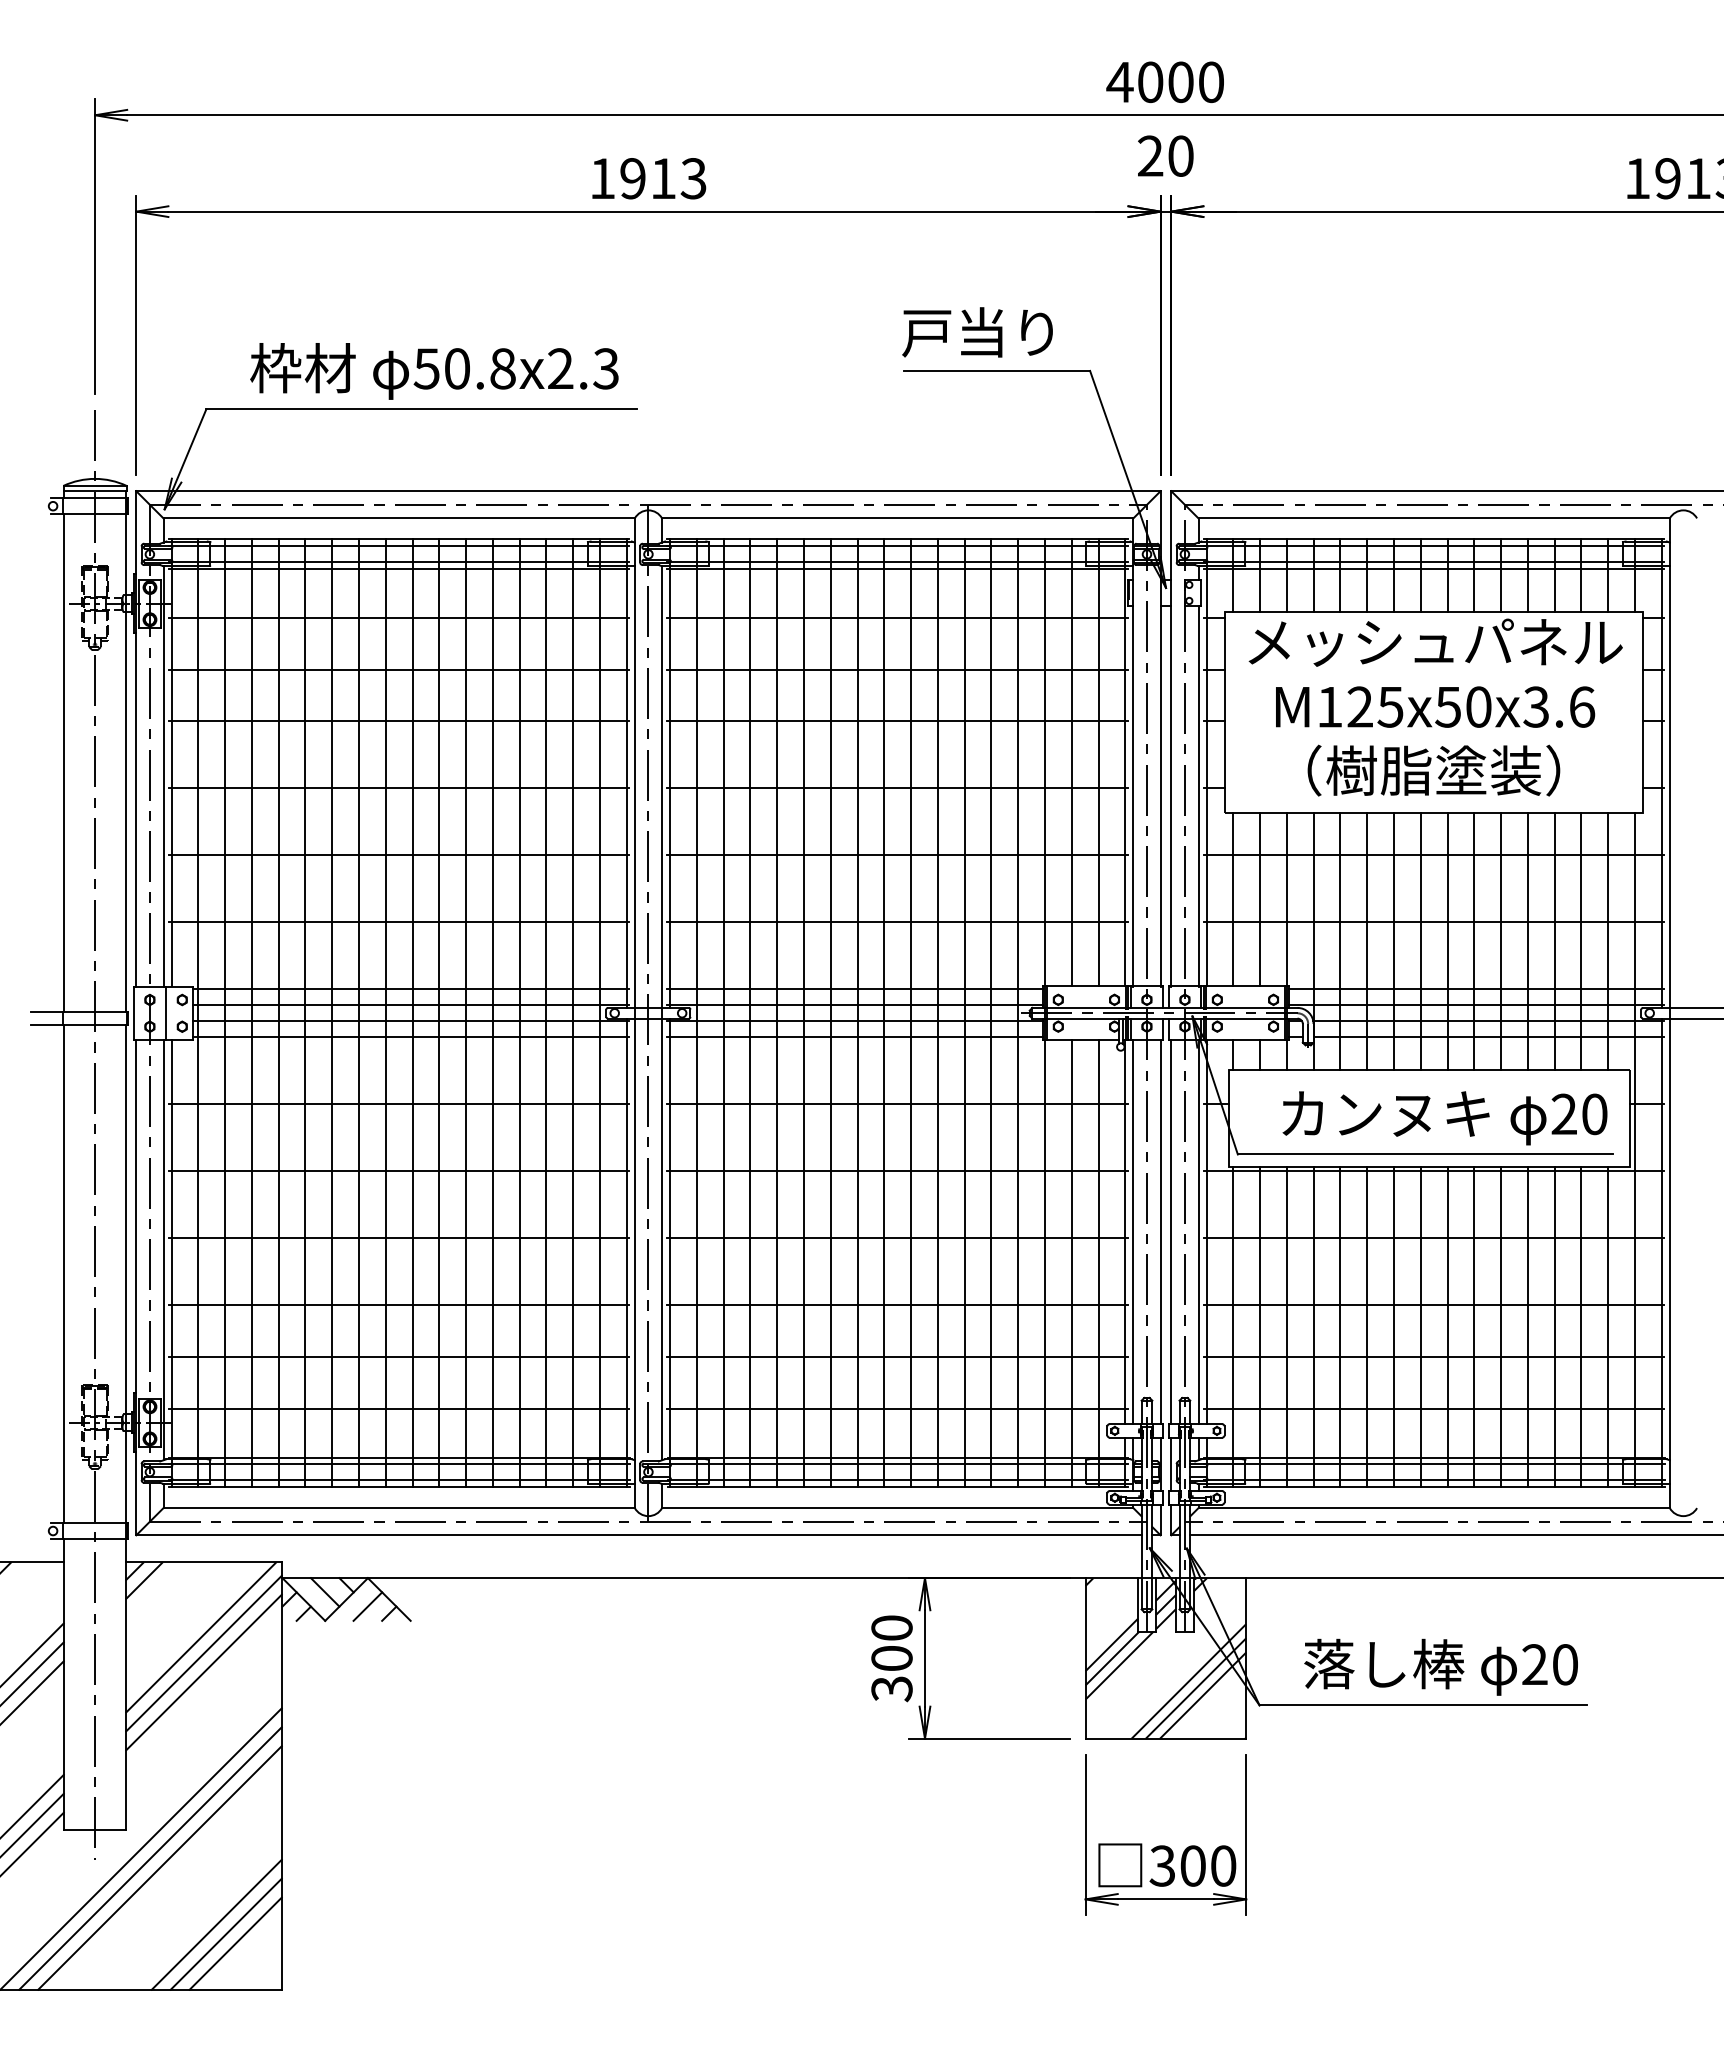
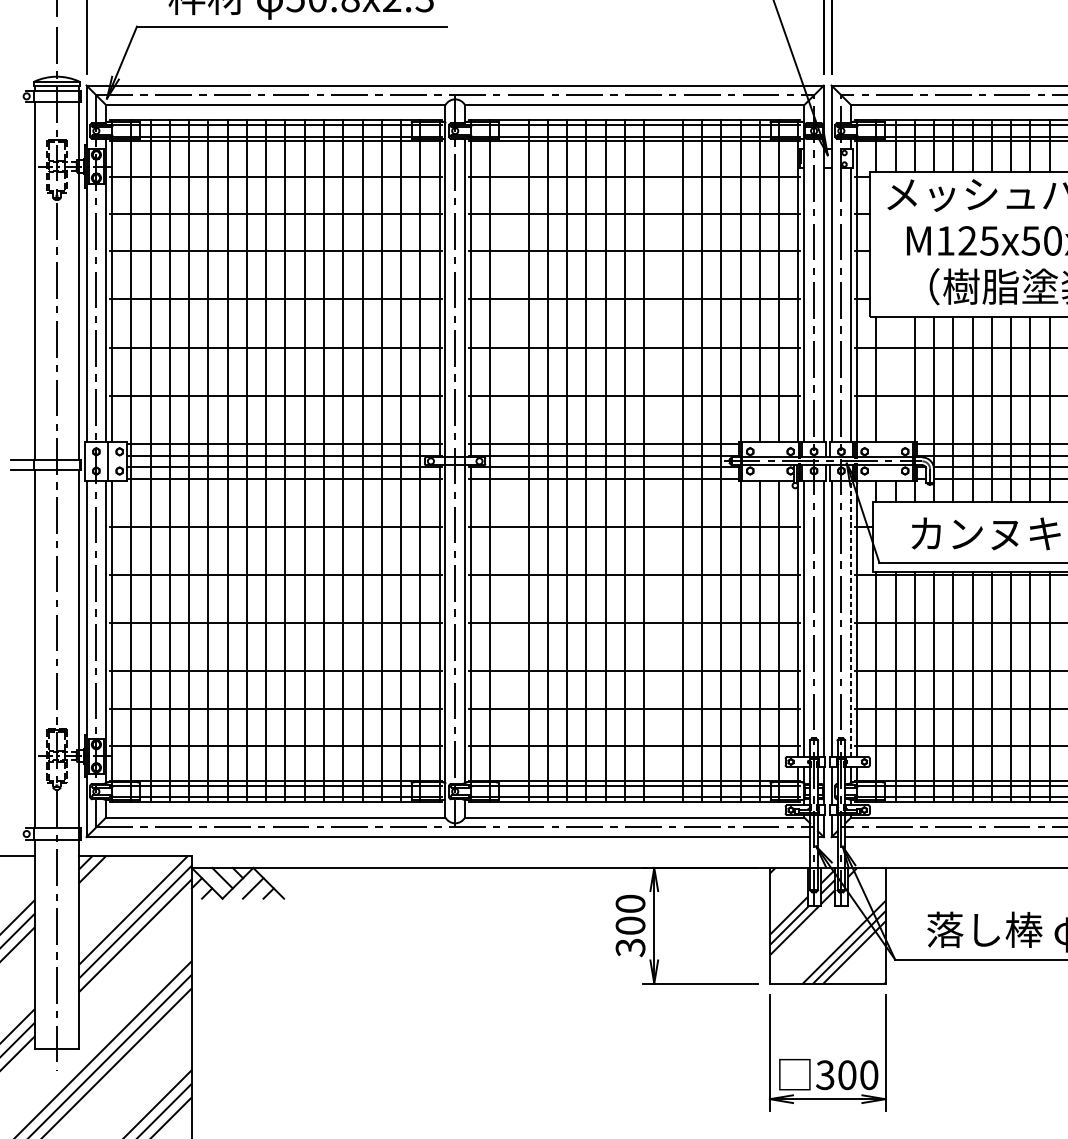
line: (1260, 899) -> (895, 379), removed
line: (723, 1013) -> (509, 461), removed
line: (937, 1013) -> (663, 461), removed
line: (1198, 1231) -> (851, 618), solid -> dashed

